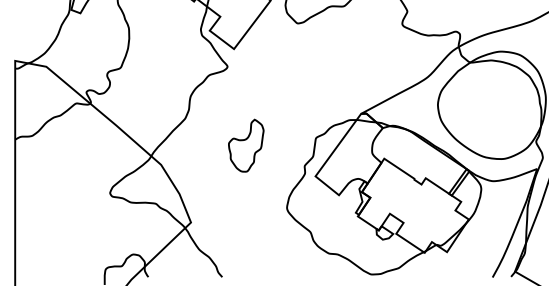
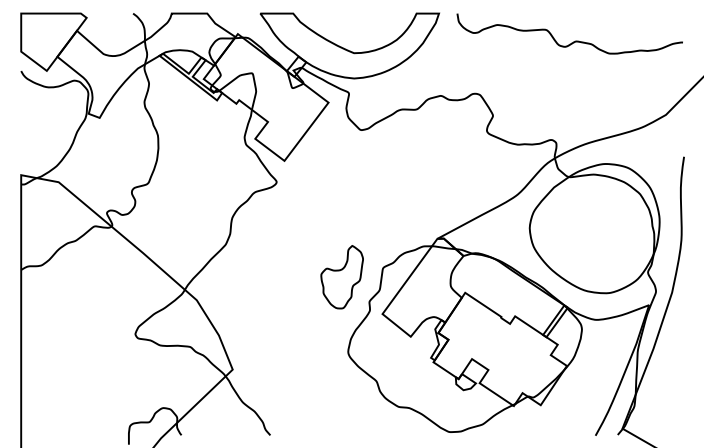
part: (245, 145) -> (341, 277), moved

